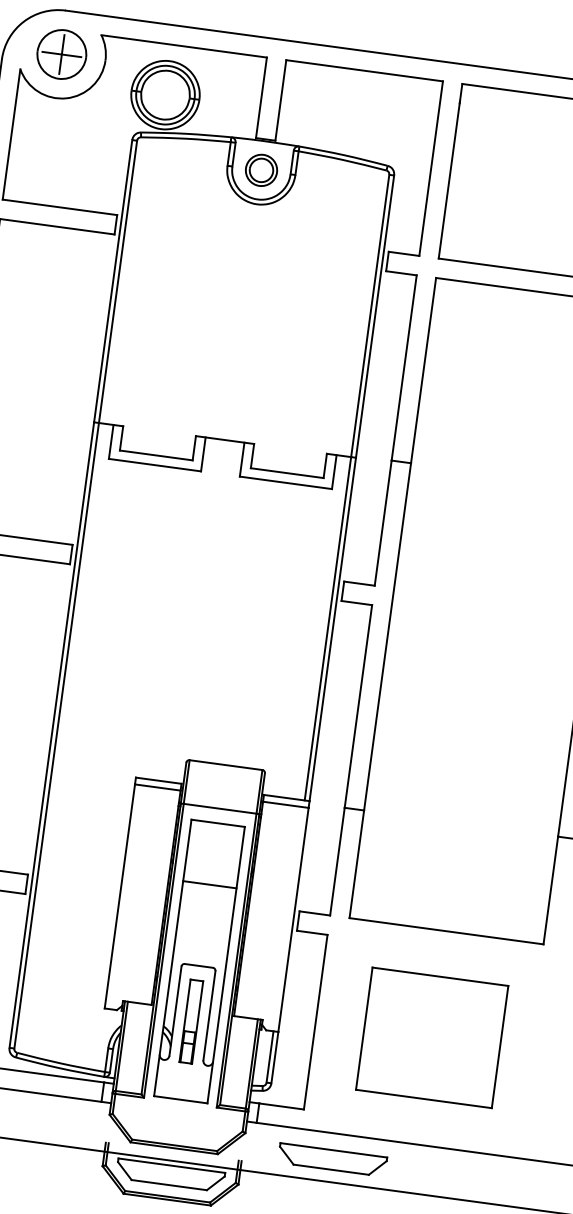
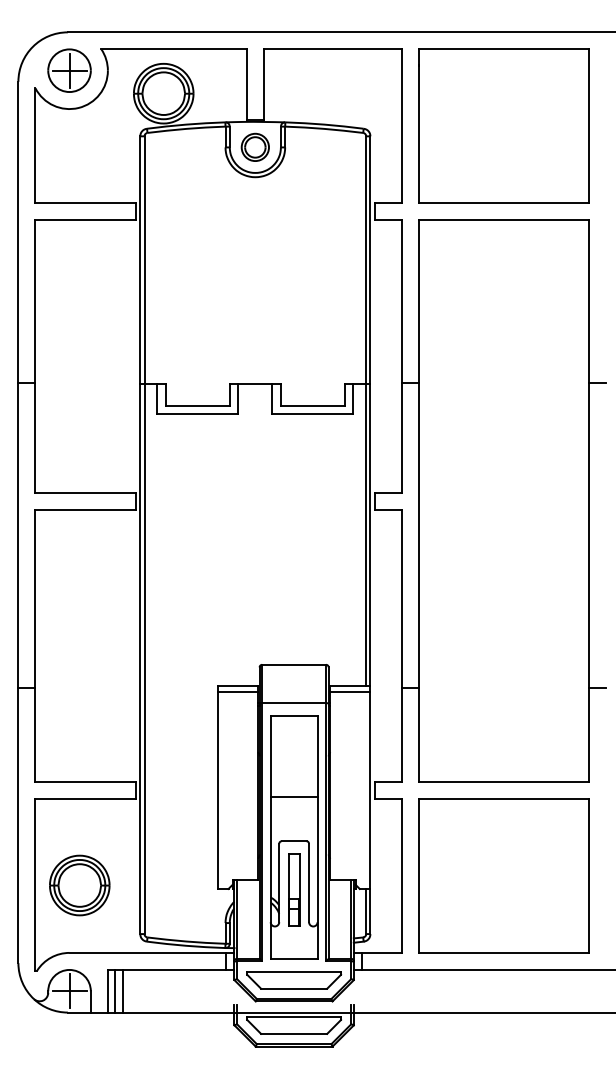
line: (209, 884) -> (293, 796), moved
part: (431, 1037) -> (503, 875), size x1.43
part: (332, 1160) -> (294, 980), moved

